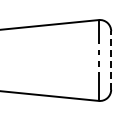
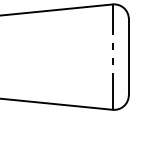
line: (111, 60) -> (129, 57), dashed -> solid

